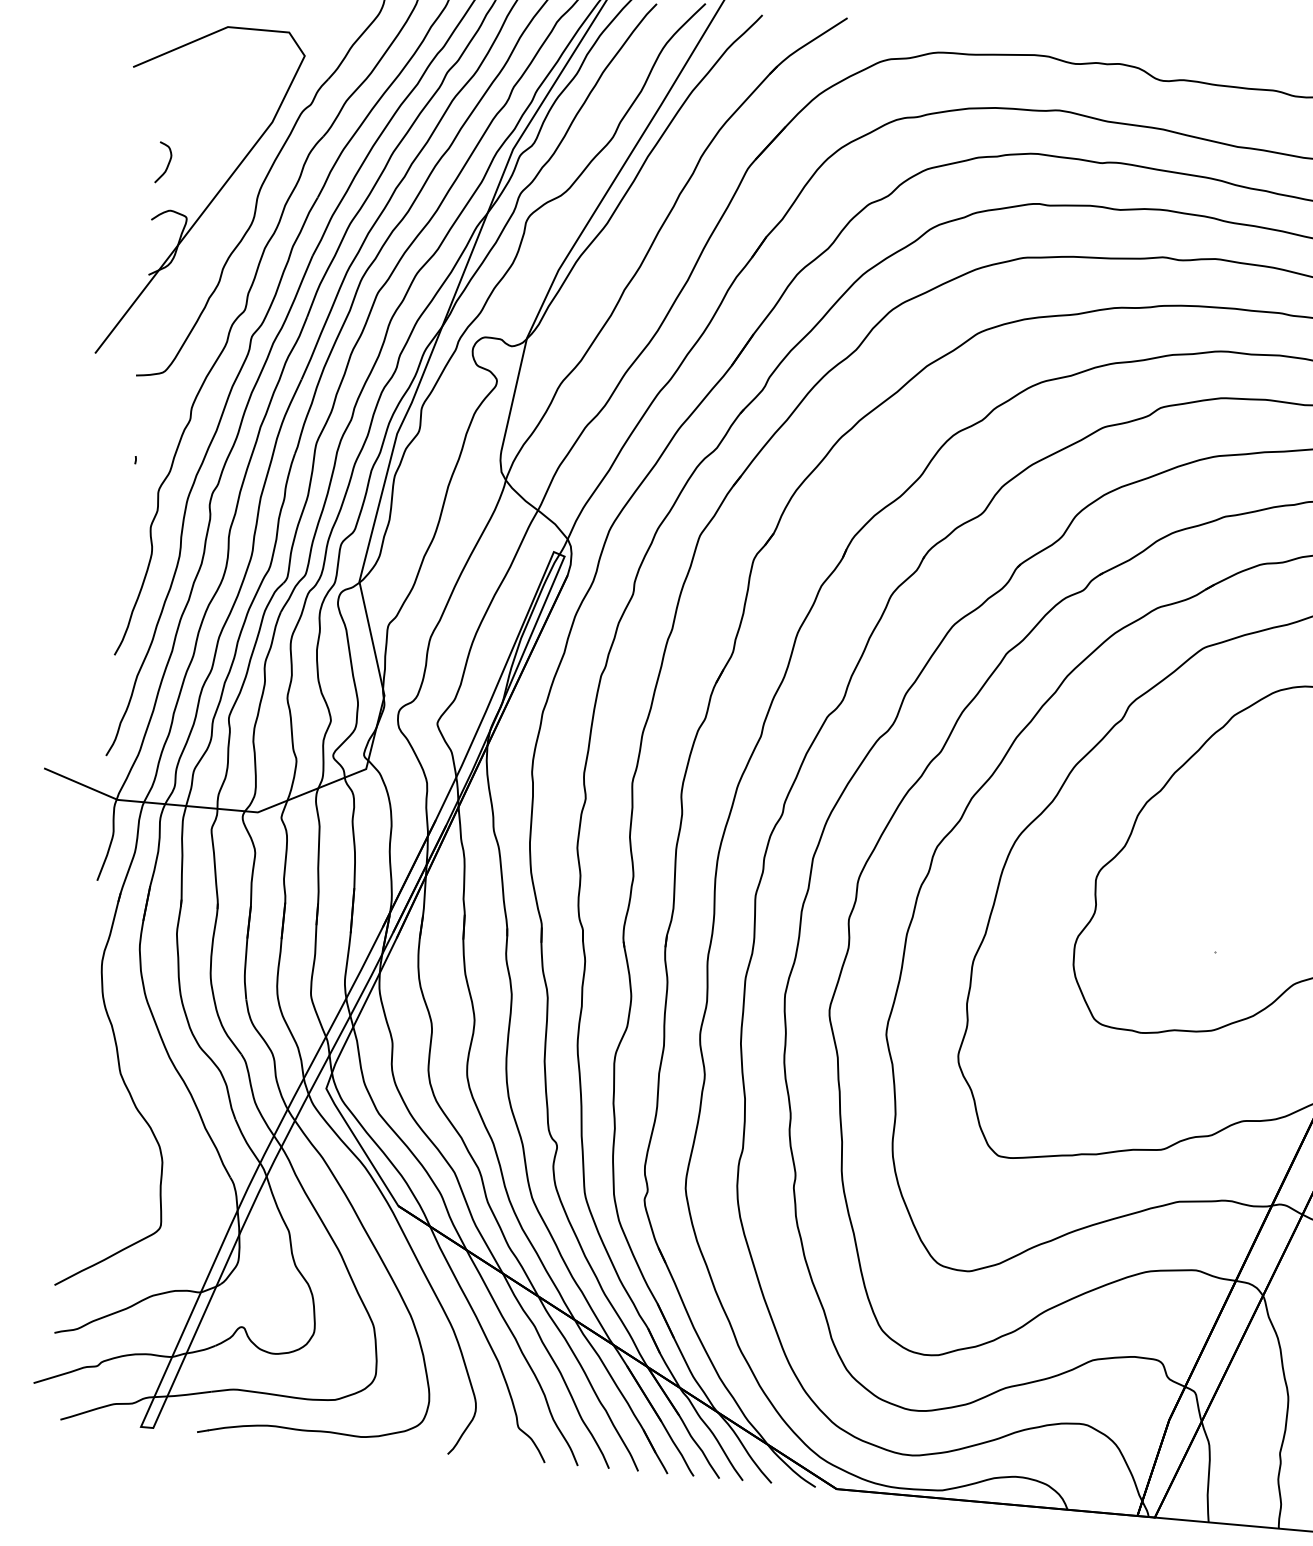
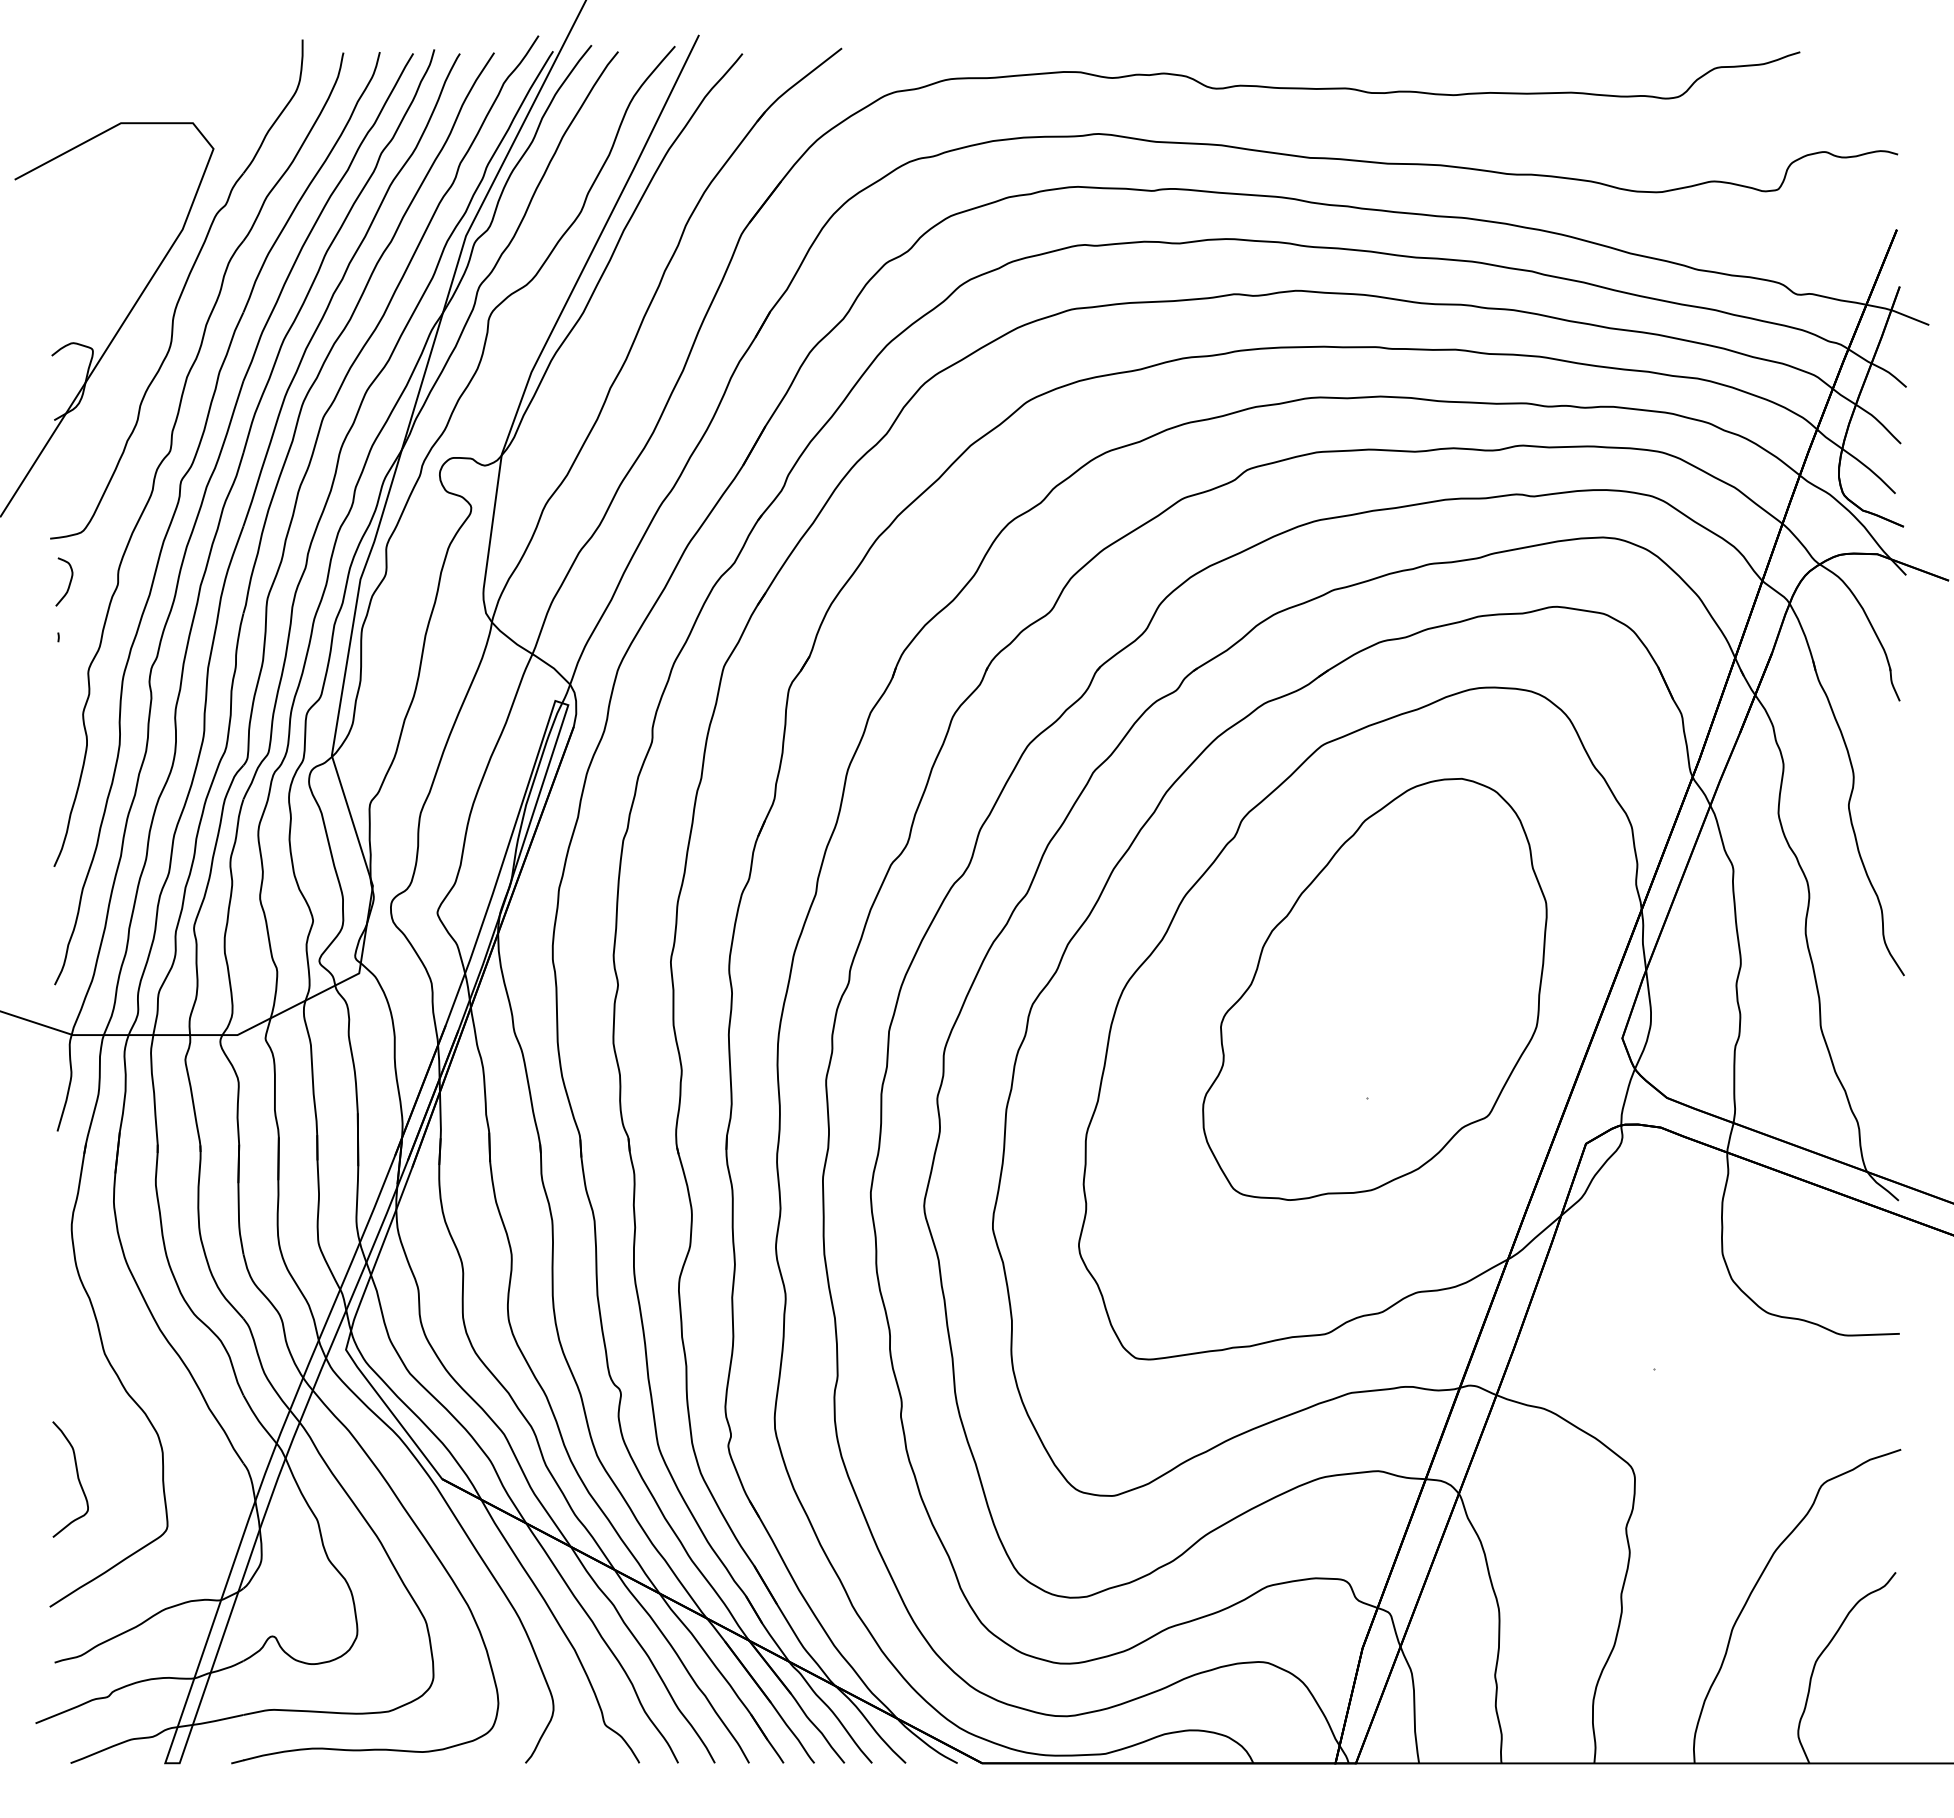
curve: (168, 162) -> (69, 581), moved
curve: (87, 1178) -> (77, 1479), added

